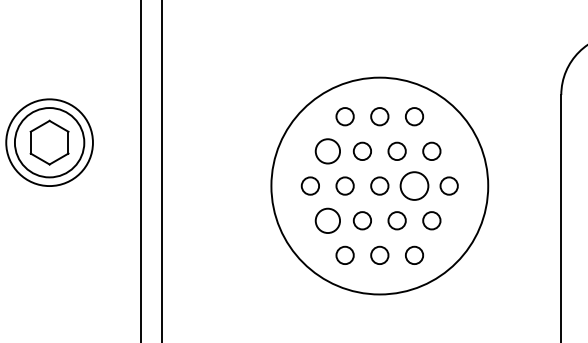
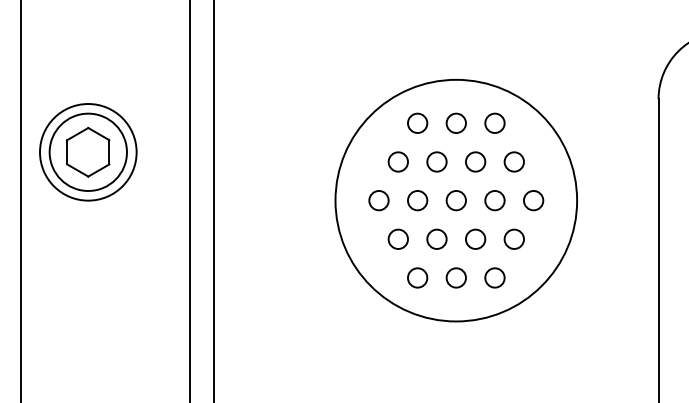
circle: (327, 150) -> (397, 161), size x0.71
circle: (414, 185) -> (494, 200), size x0.62
circle: (327, 220) -> (397, 238), size x0.71

